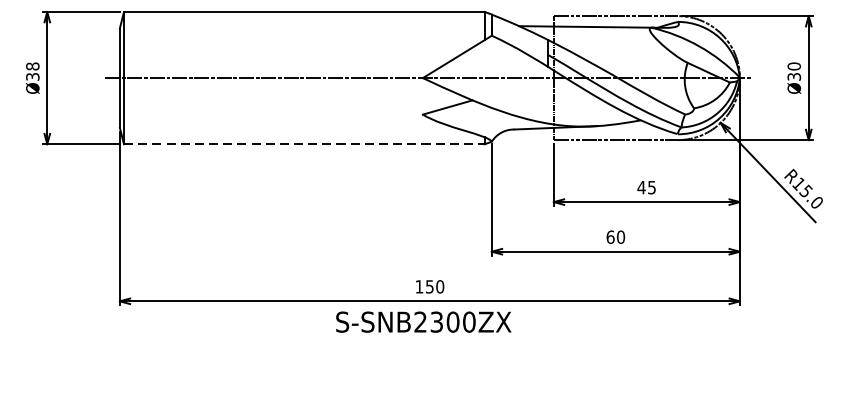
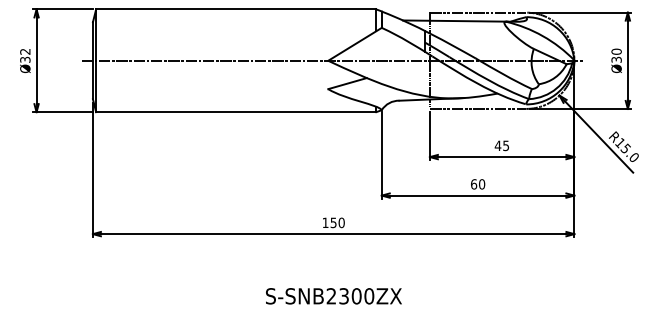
text: (33, 66) -> (25, 51), Ø38 -> Ø32
line: (304, 144) -> (236, 112), dashed -> solid
text: (423, 322) -> (333, 296), moved

